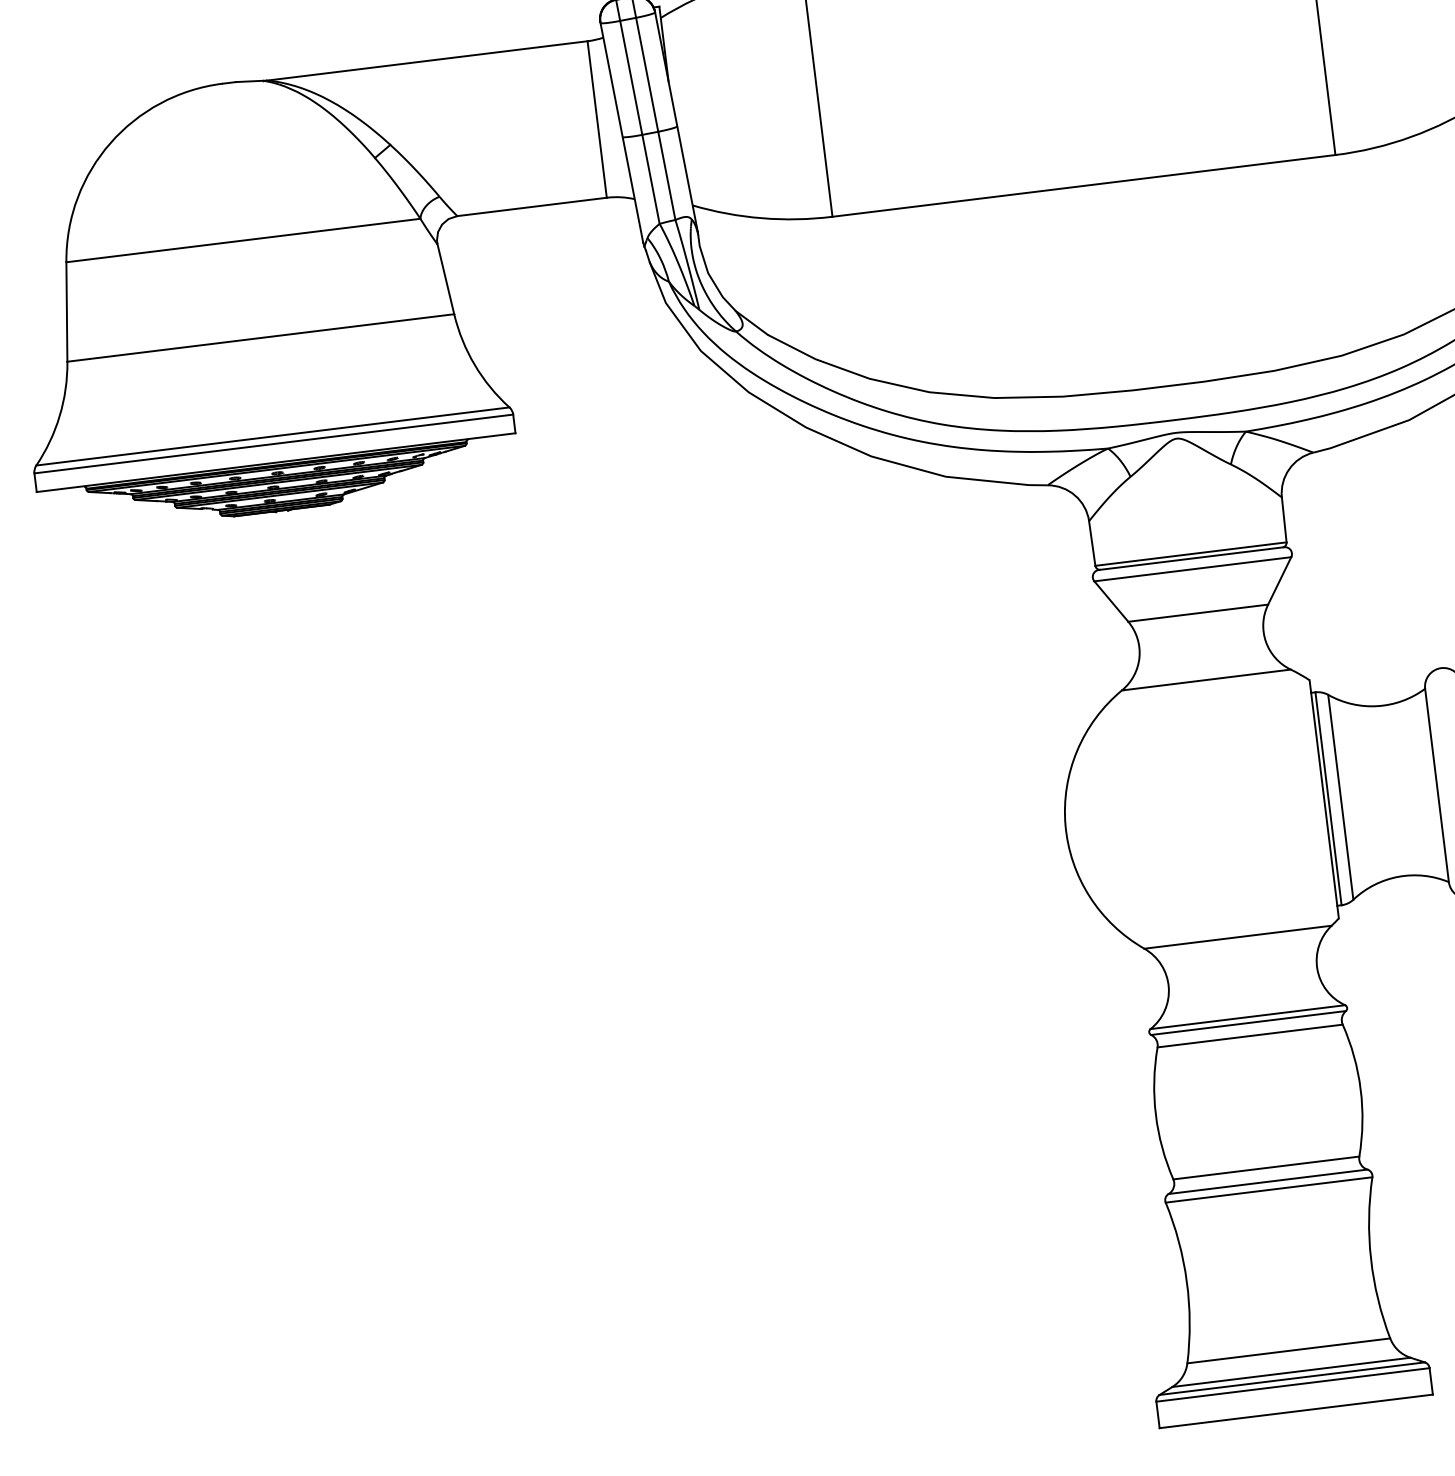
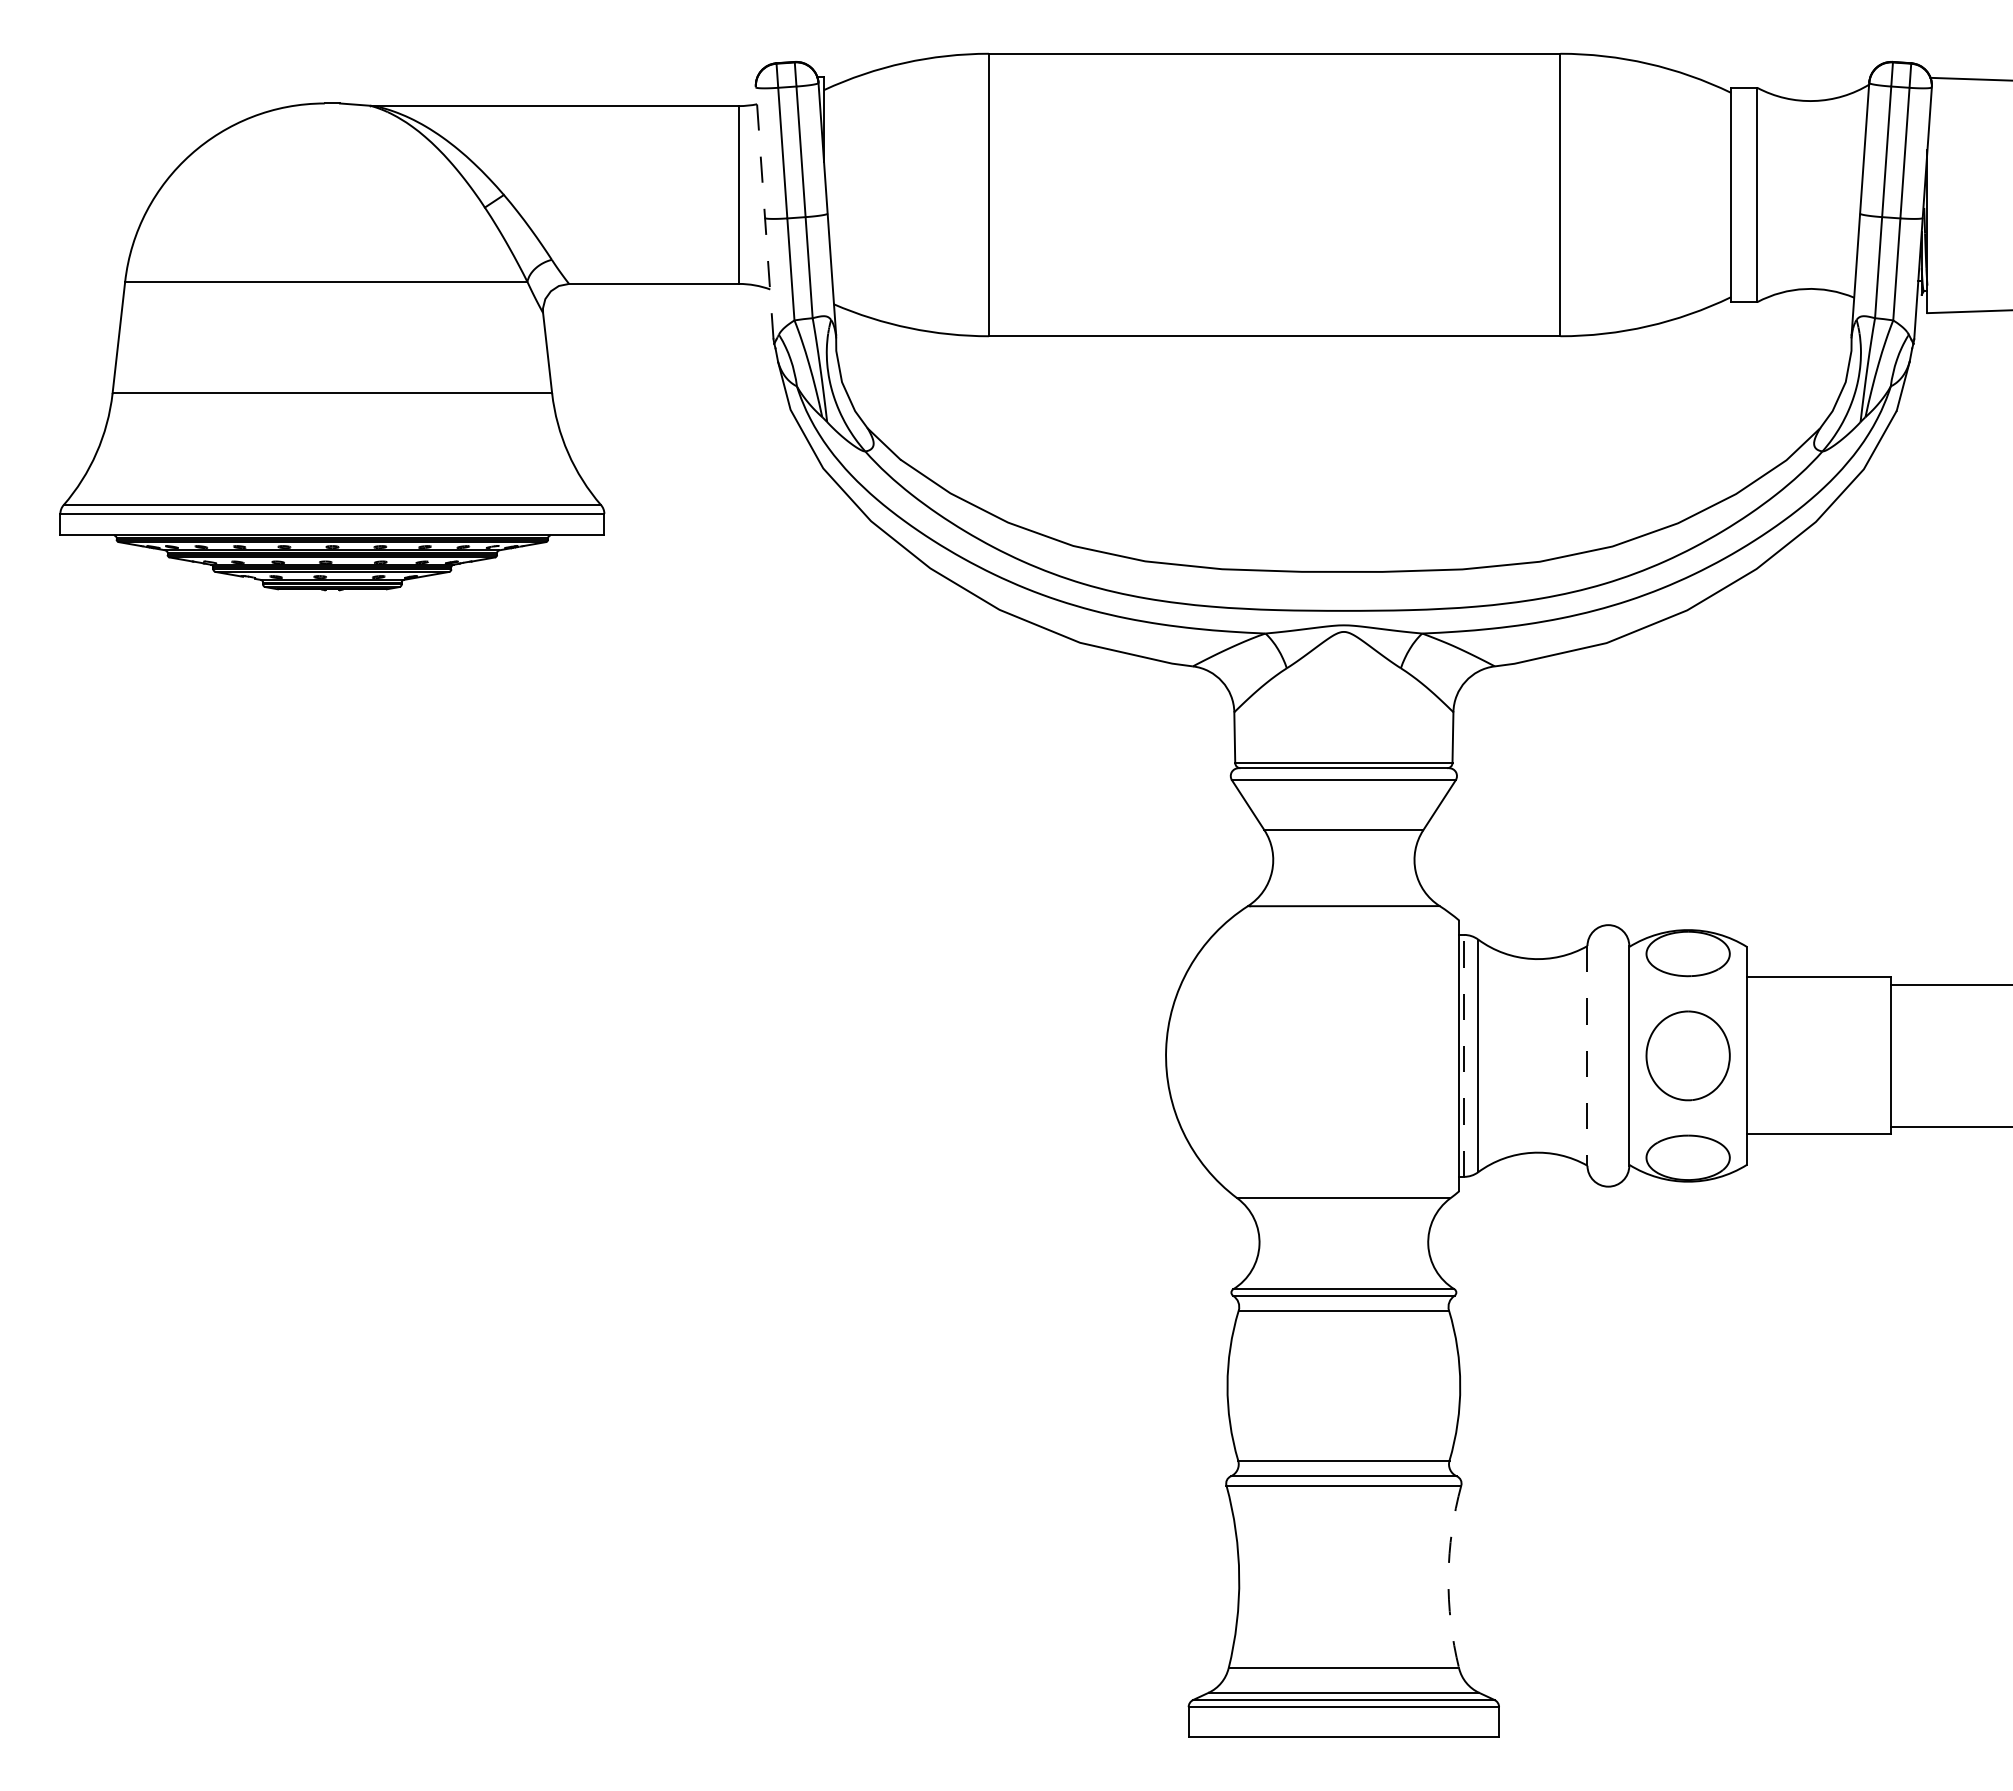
line: (621, 132) -> (764, 212), solid -> dashed
line: (1436, 785) -> (1587, 1055), solid -> dashed
line: (1328, 798) -> (1464, 1055), solid -> dashed
arc: (1370, 1258) -> (1448, 1576), solid -> dashed

